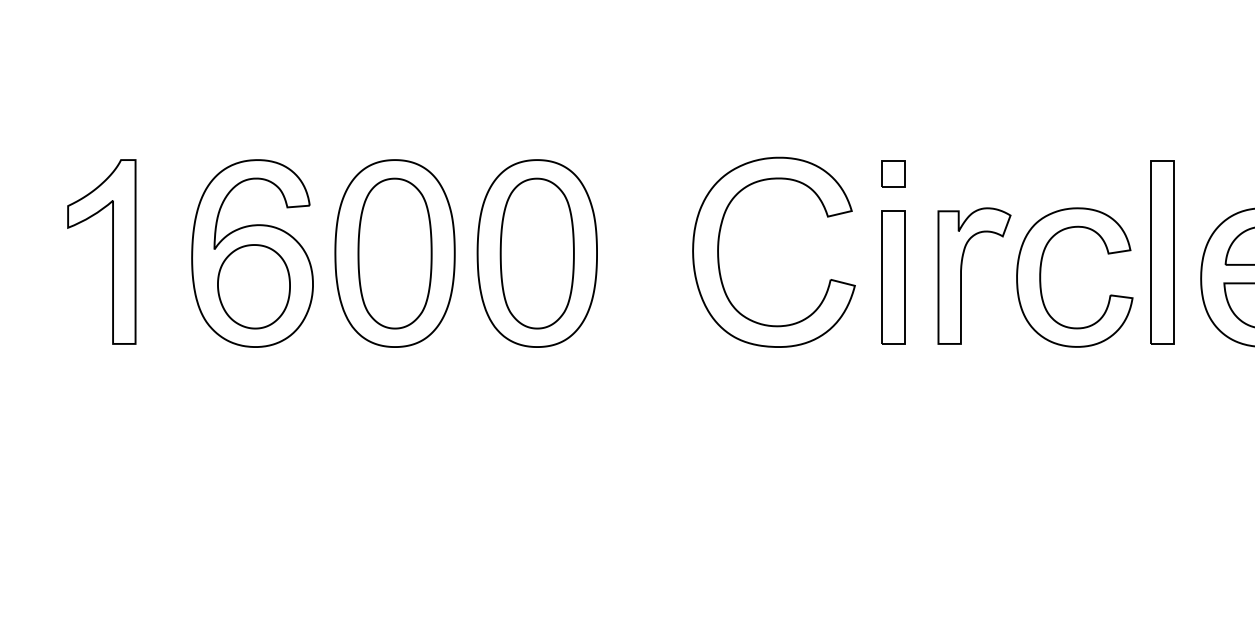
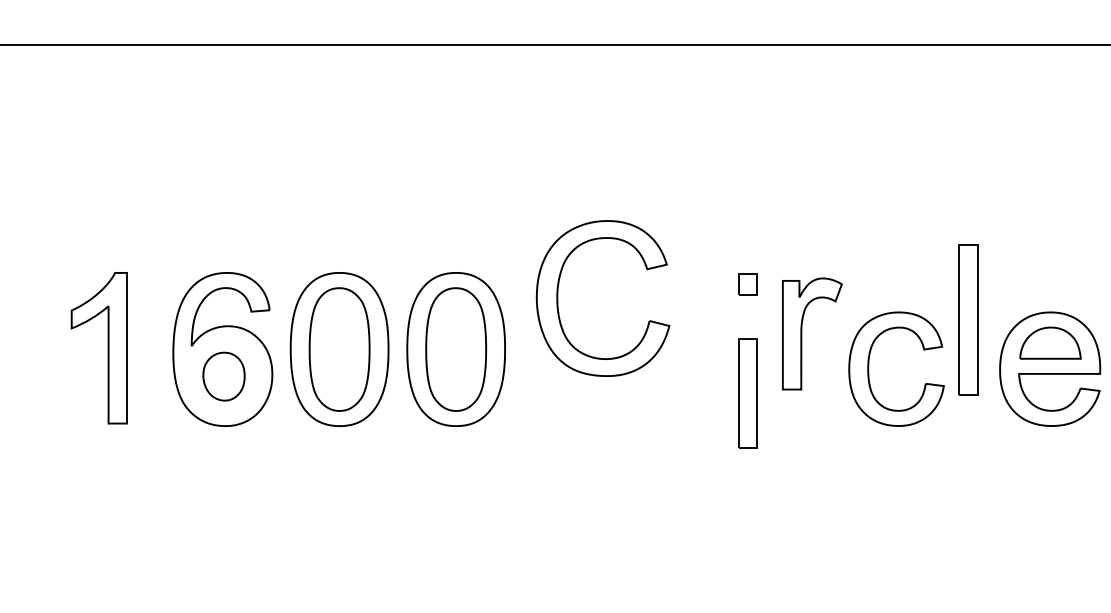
part: (719, 252) -> (558, 298), moved
part: (1162, 252) -> (968, 319), moved
part: (962, 275) -> (802, 333), moved
part: (892, 277) -> (747, 393), moved
part: (253, 286) -> (223, 376), size x0.7

